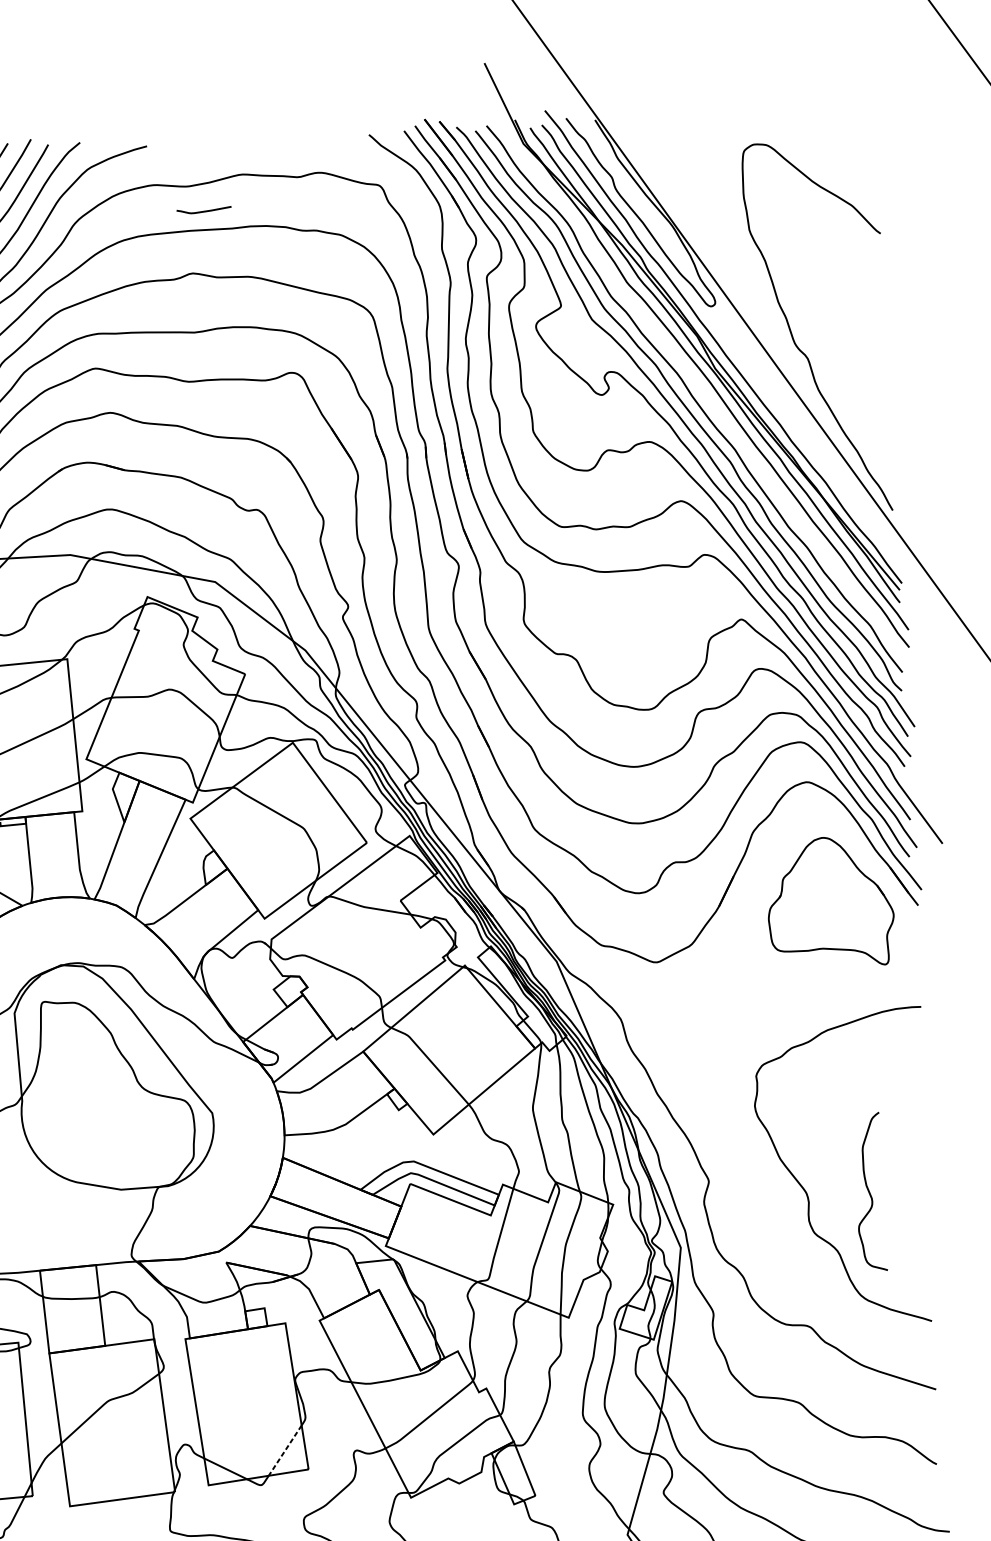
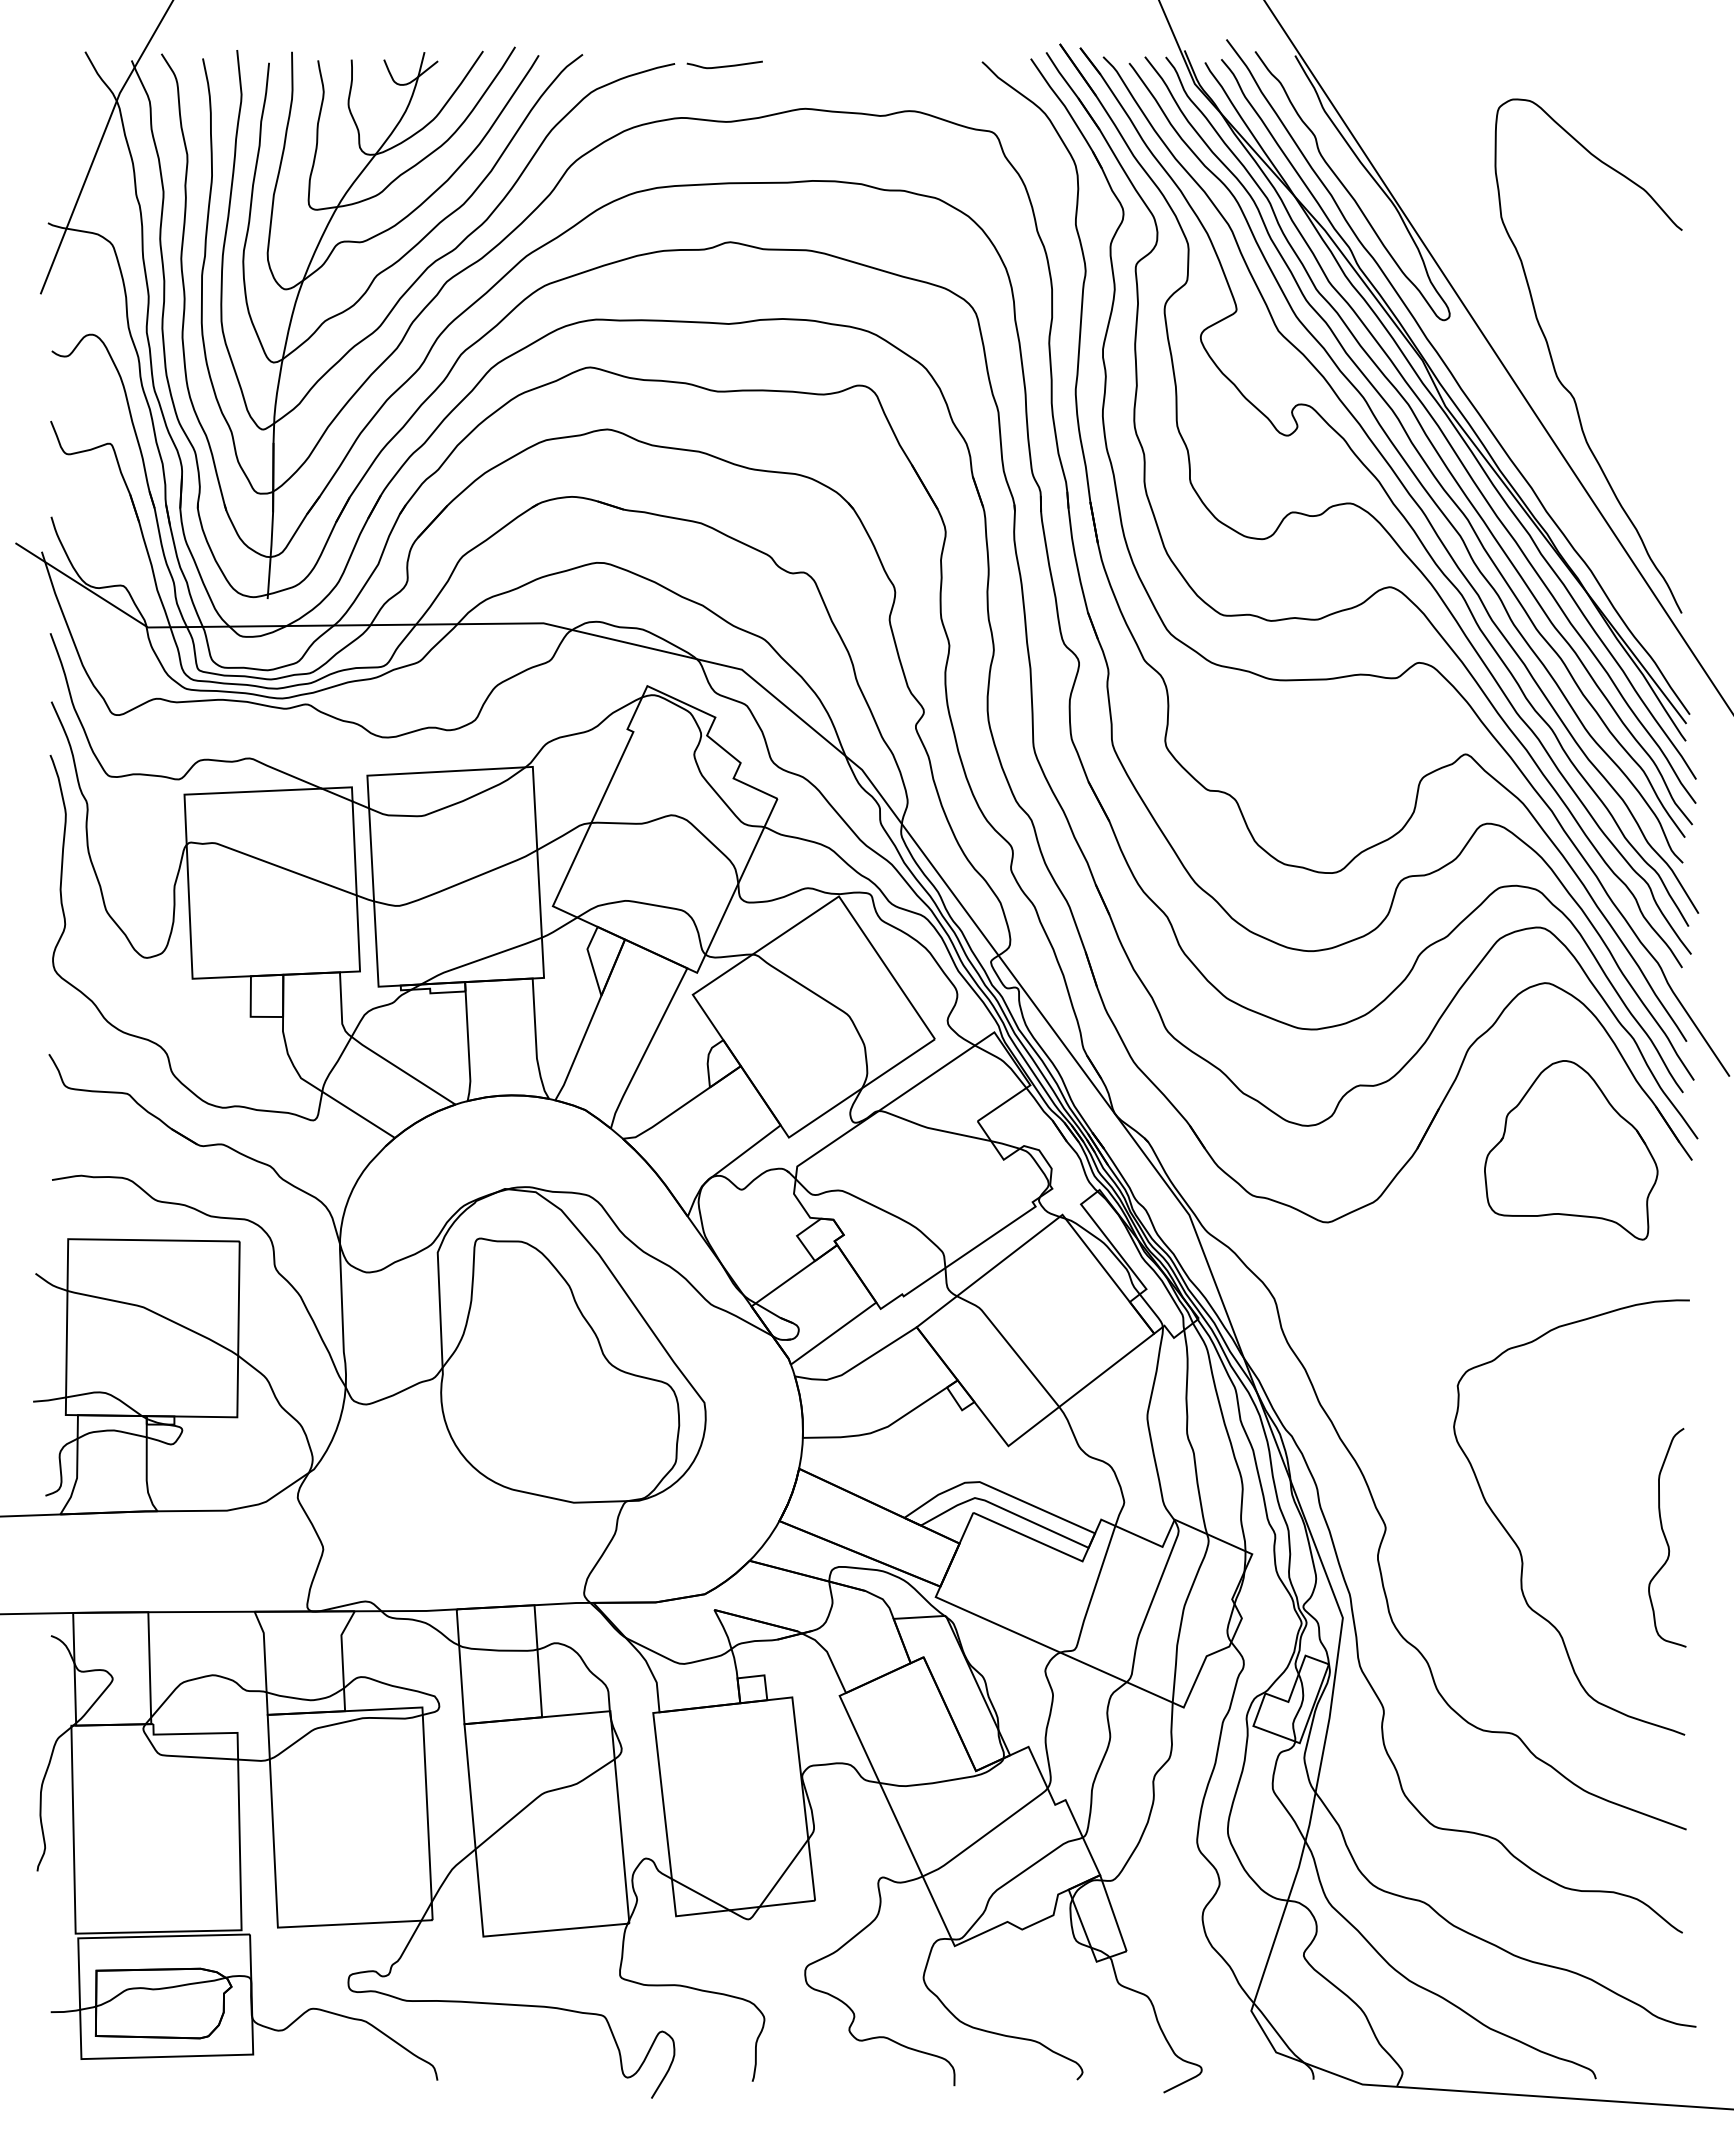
curve: (203, 210) -> (724, 65), moved
curve: (704, 393) -> (1428, 440), added
curve: (869, 1191) -> (1666, 1537), moved
line: (284, 1450) -> (783, 1873), dashed -> solid

